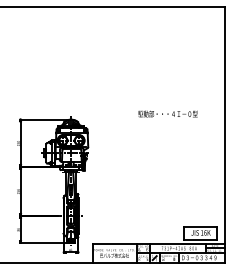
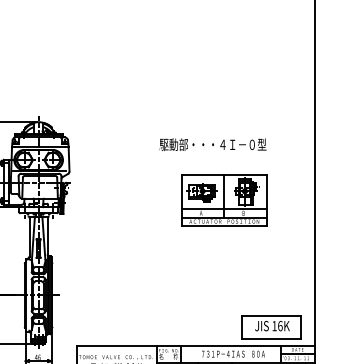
text: (167, 113) -> (212, 143), moved
part: (174, 162) -> (224, 199), added

